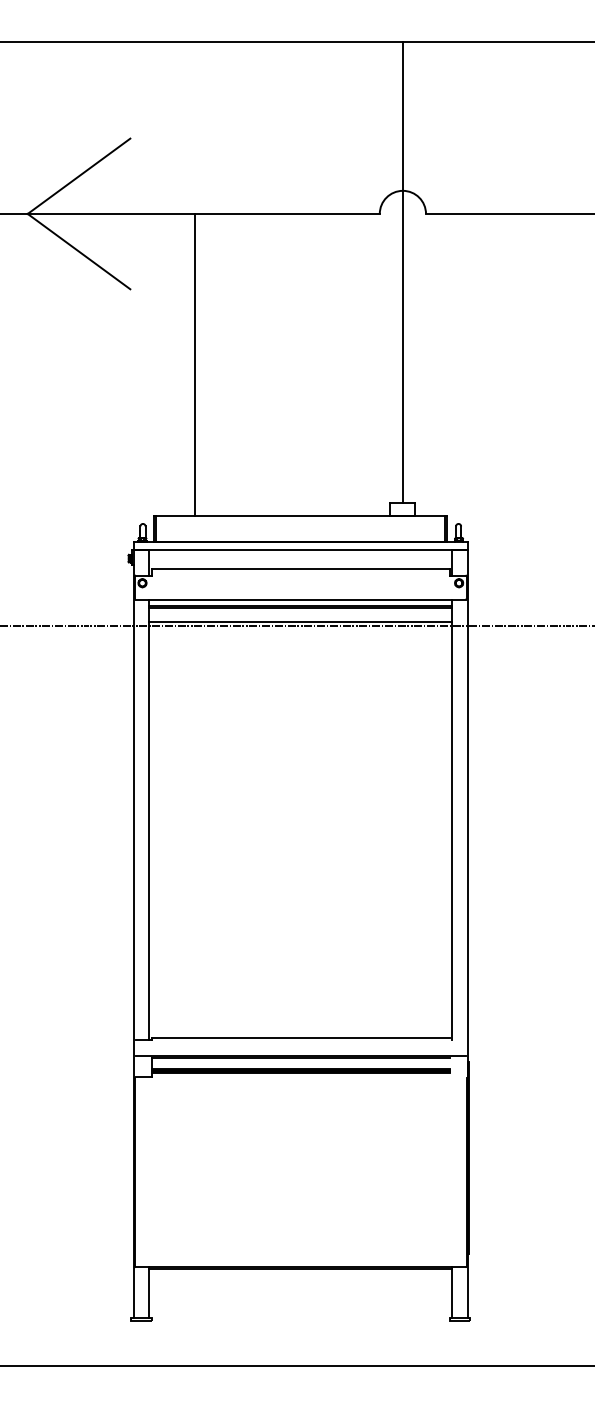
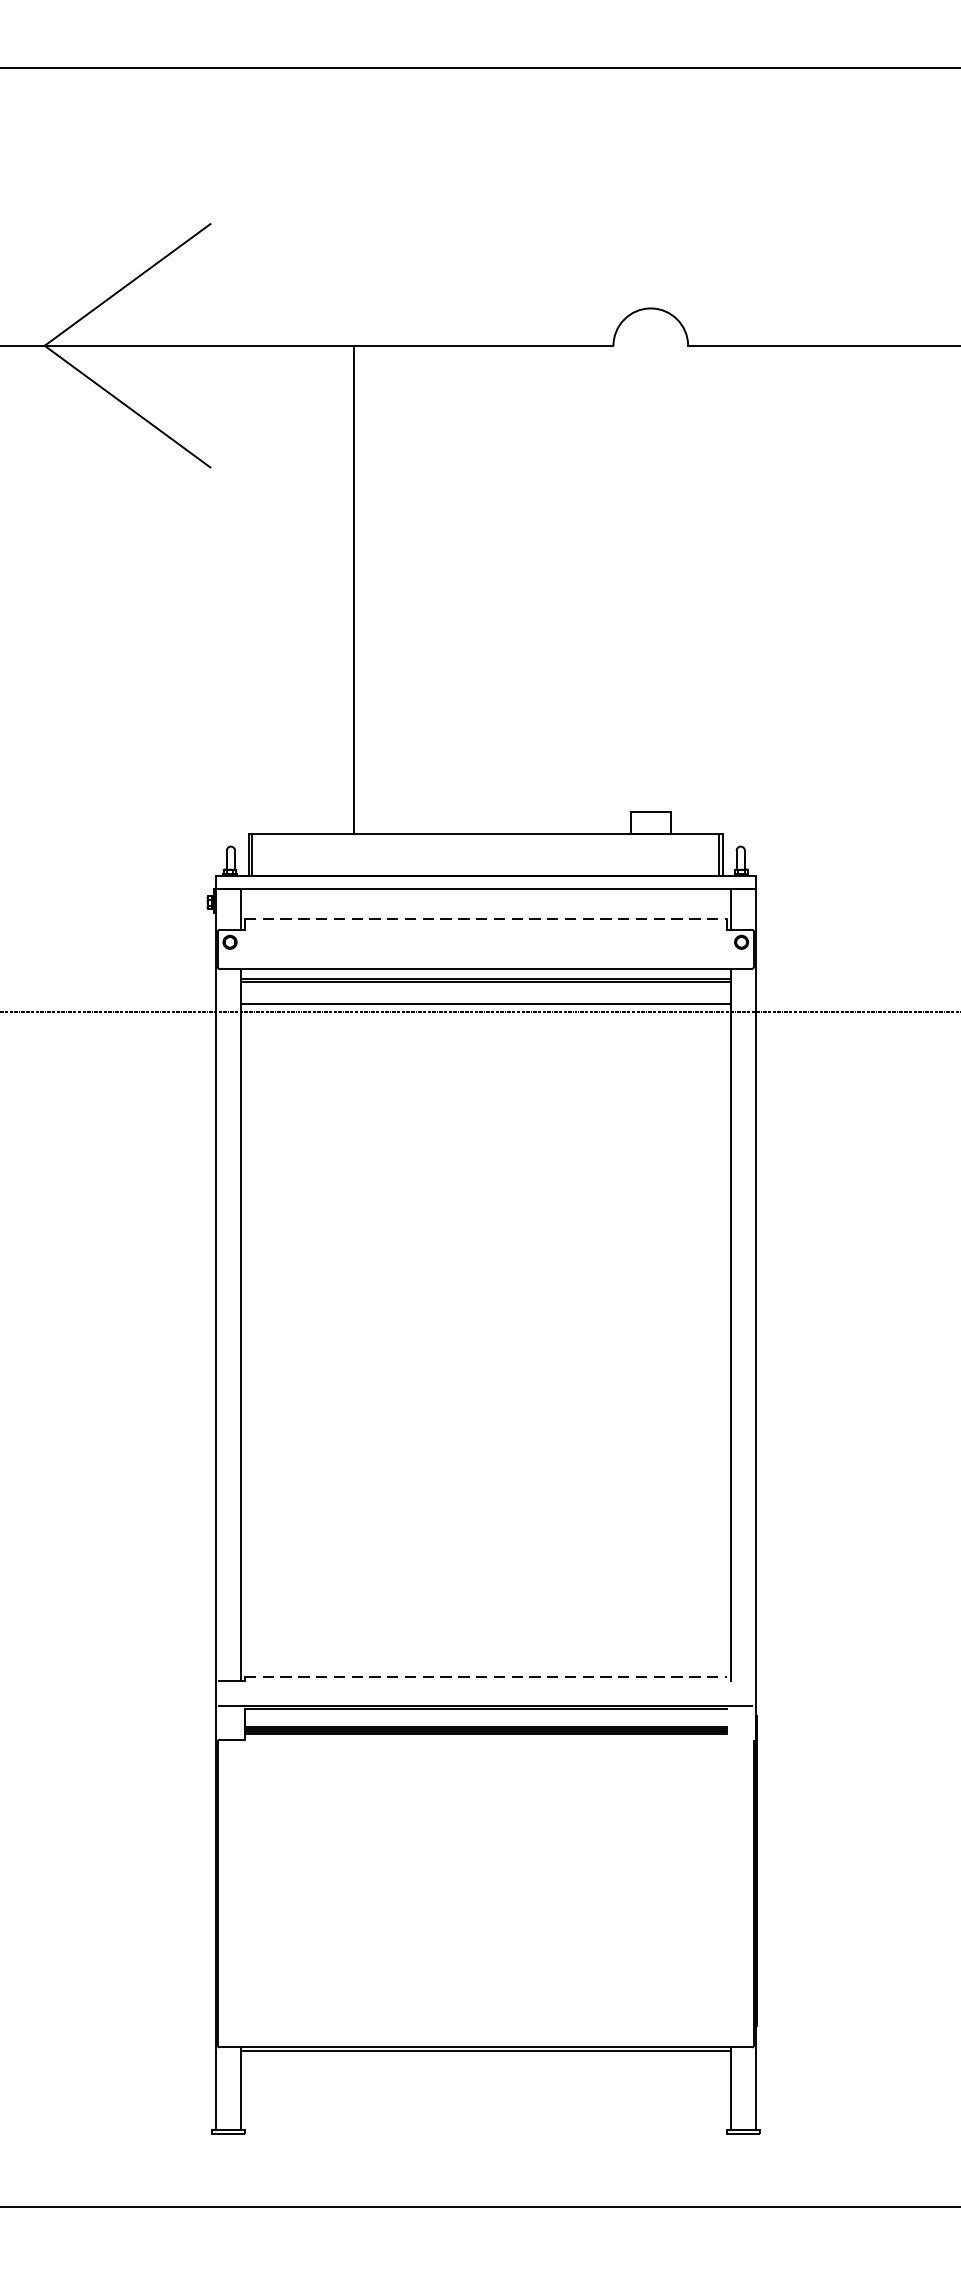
line: (402, 272) -> (650, 440), removed
line: (194, 364) -> (352, 589), moved
line: (301, 568) -> (486, 918), solid -> dashed
line: (301, 1037) -> (486, 1676), solid -> dashed

